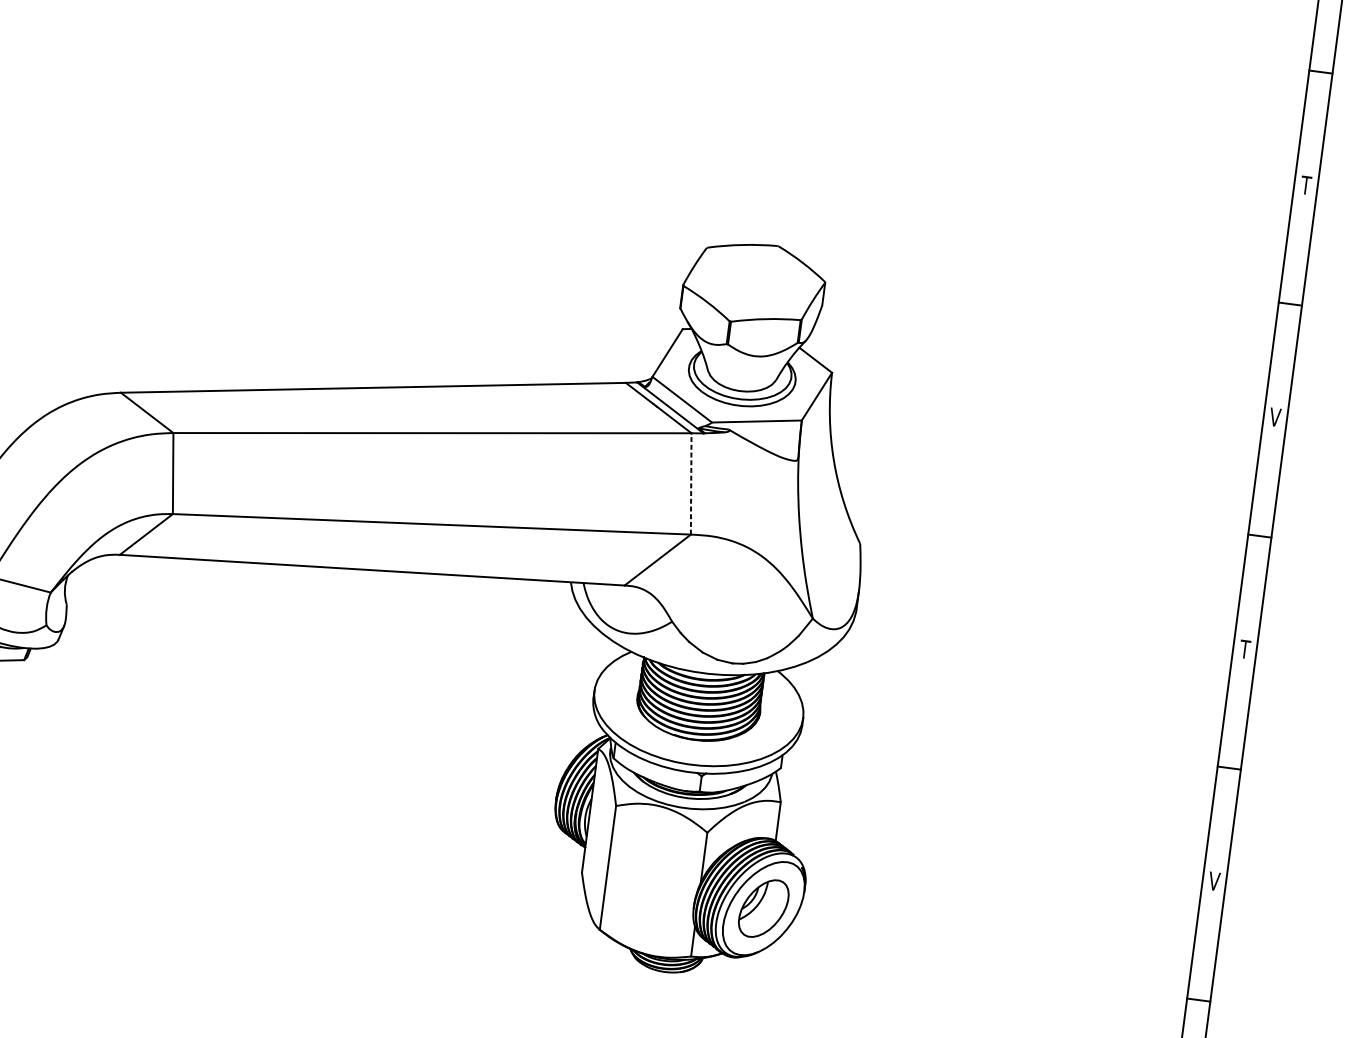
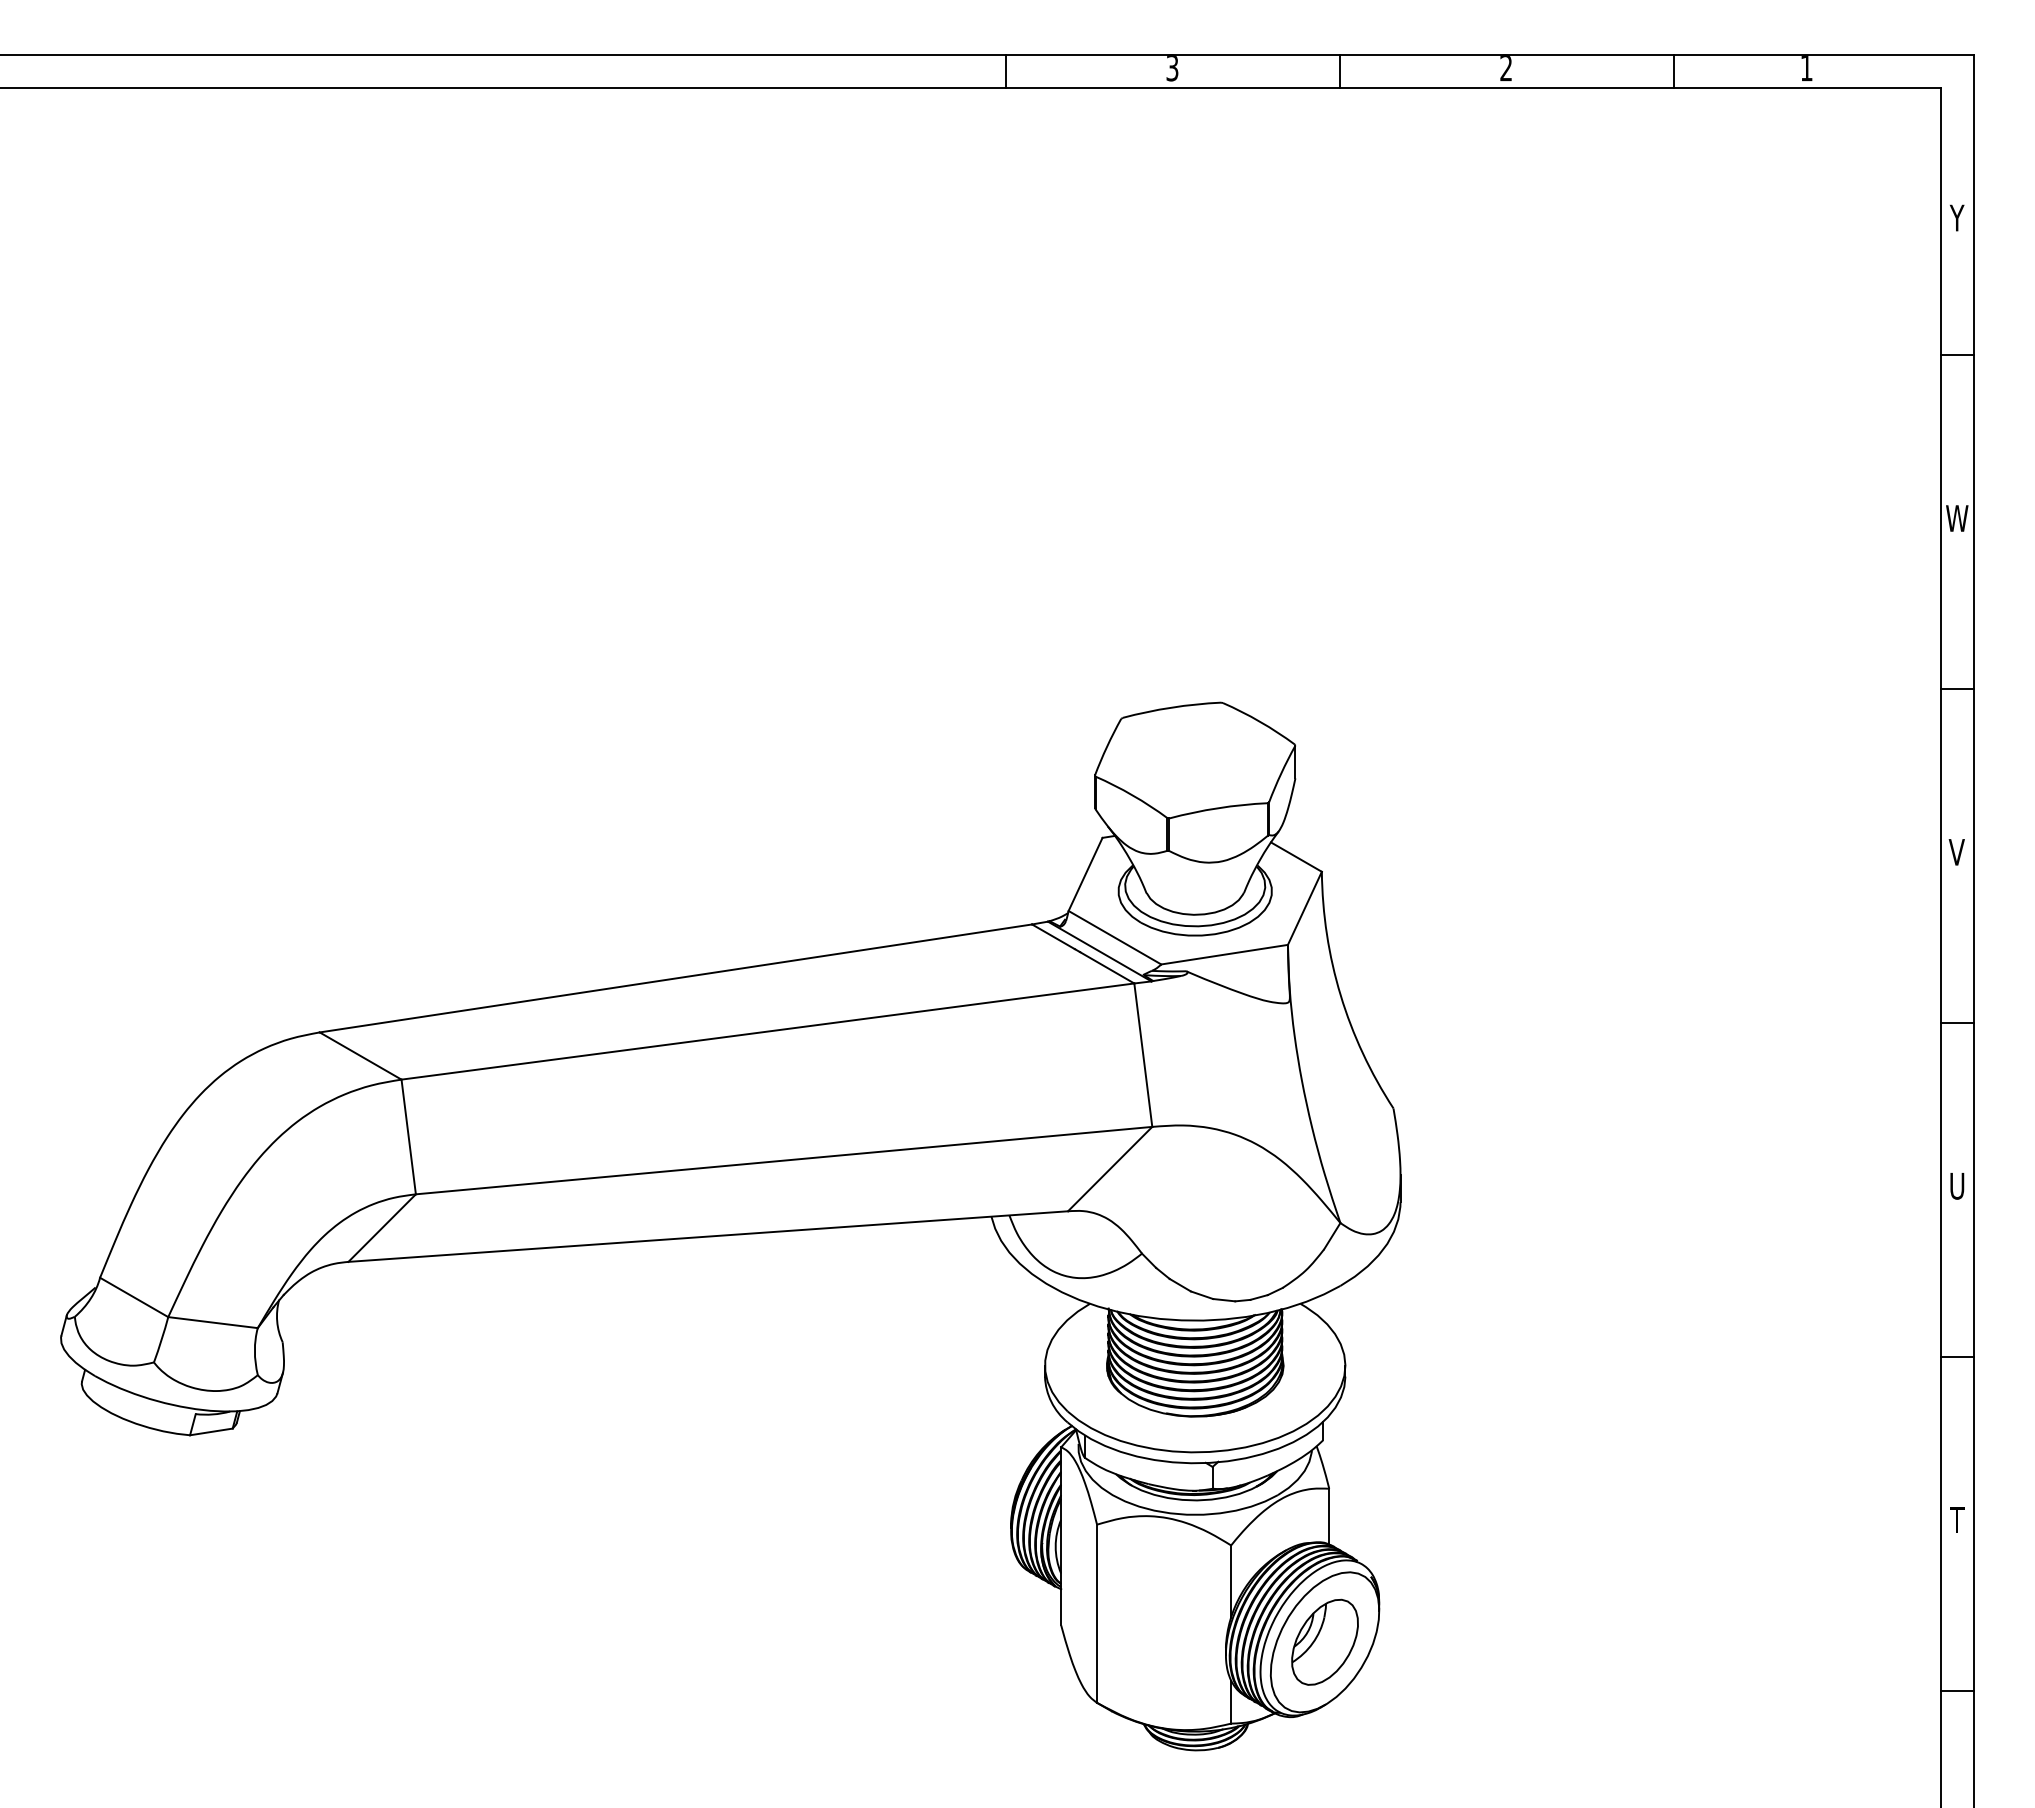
text: (1306, 185) -> (1957, 518), T -> W
line: (691, 483) -> (1143, 1054), dashed -> solid
text: (1245, 648) -> (1957, 1185), T -> U
text: (1214, 881) -> (1957, 1519), V -> T

